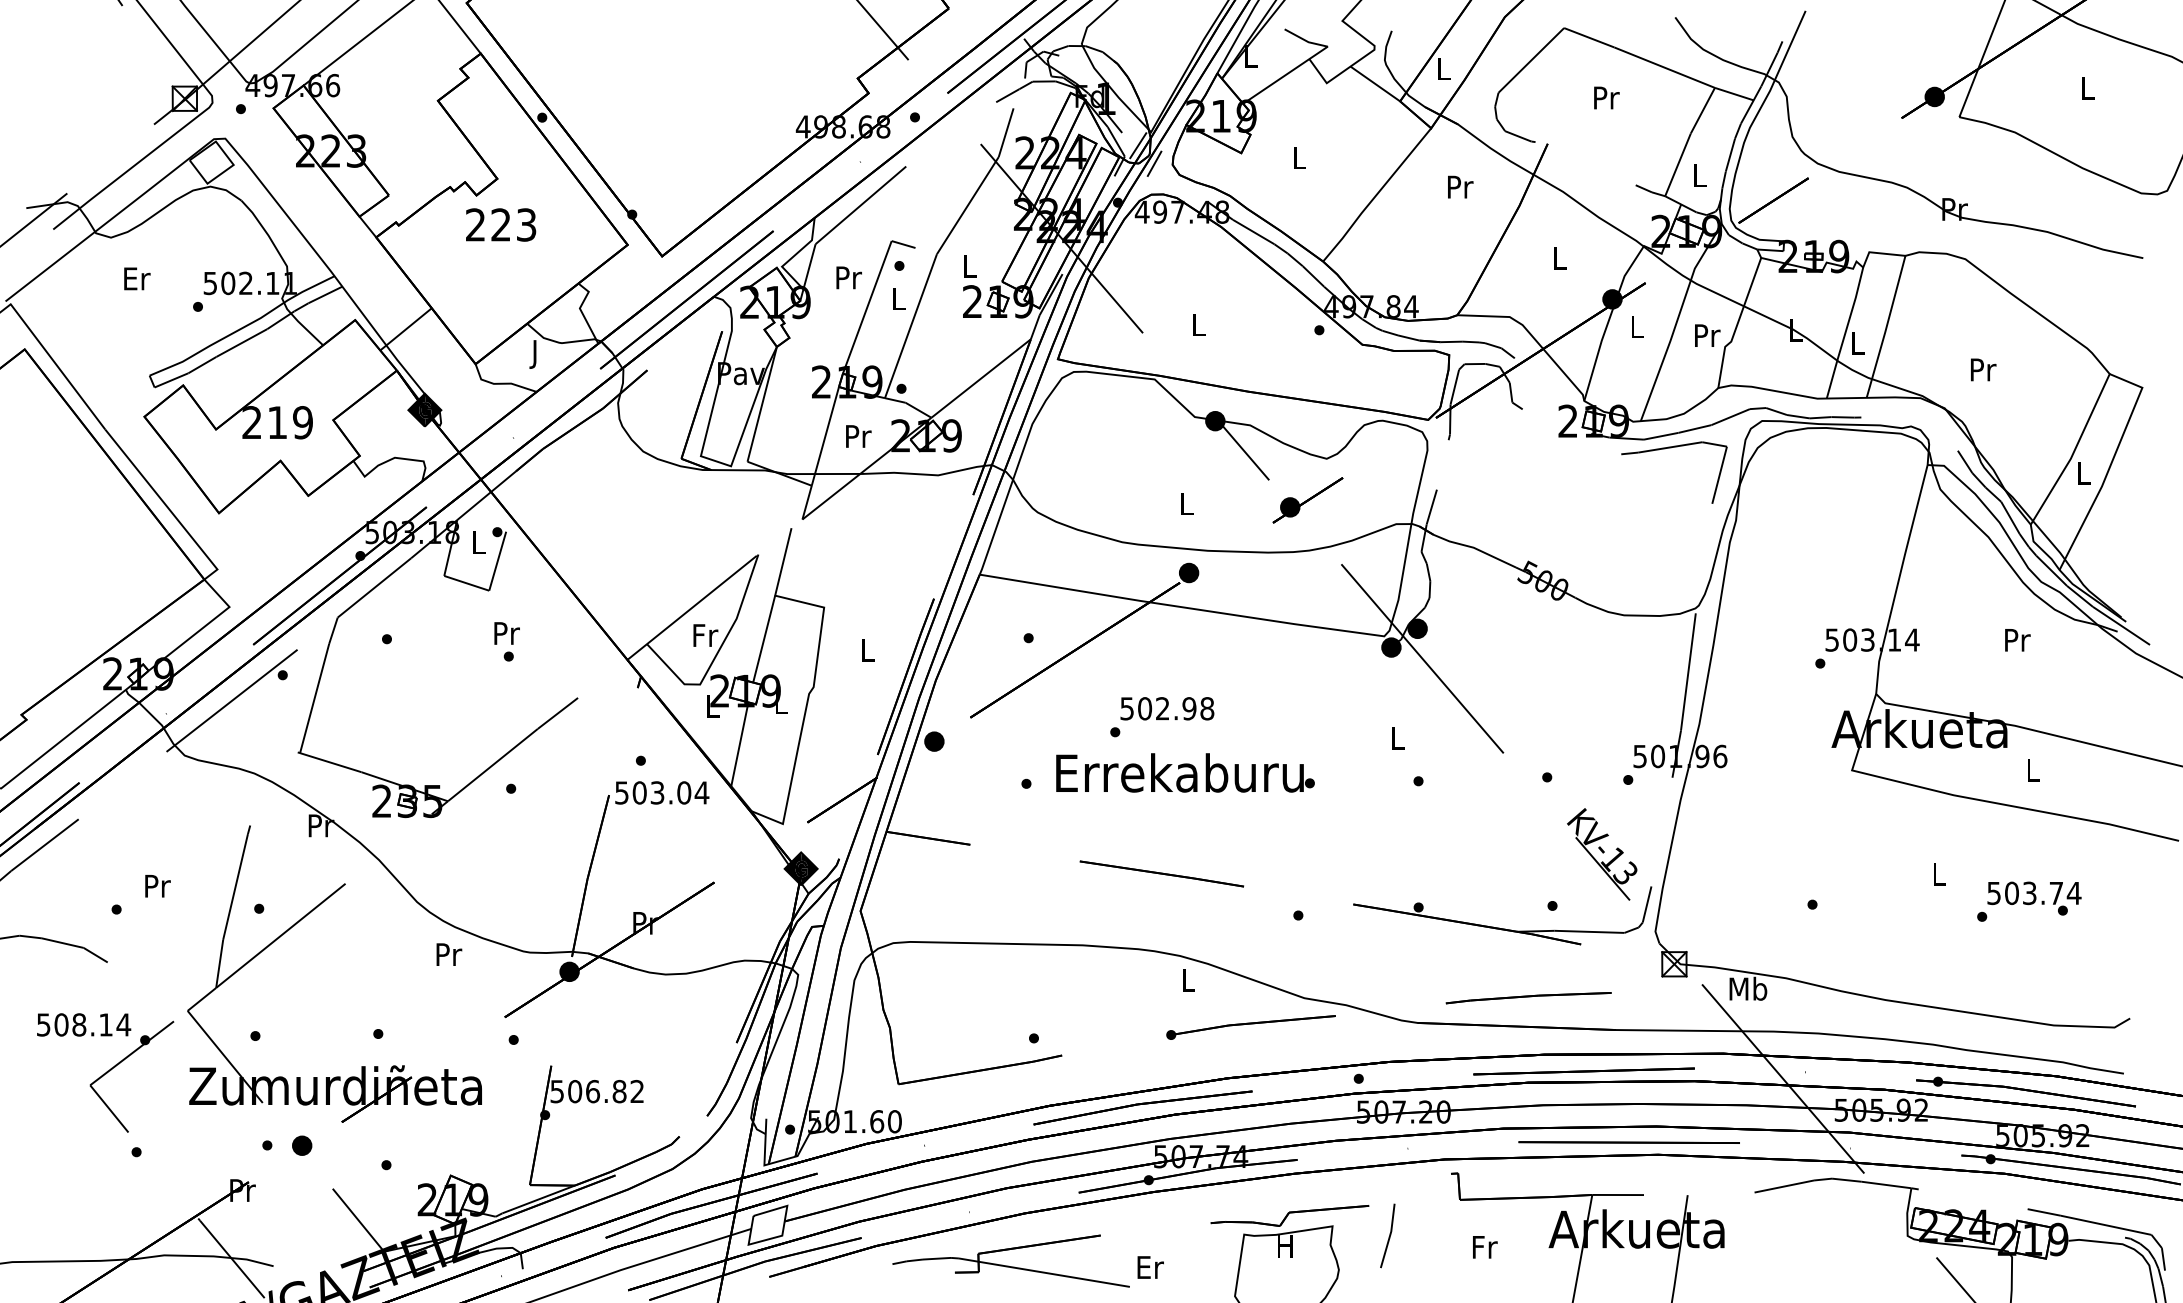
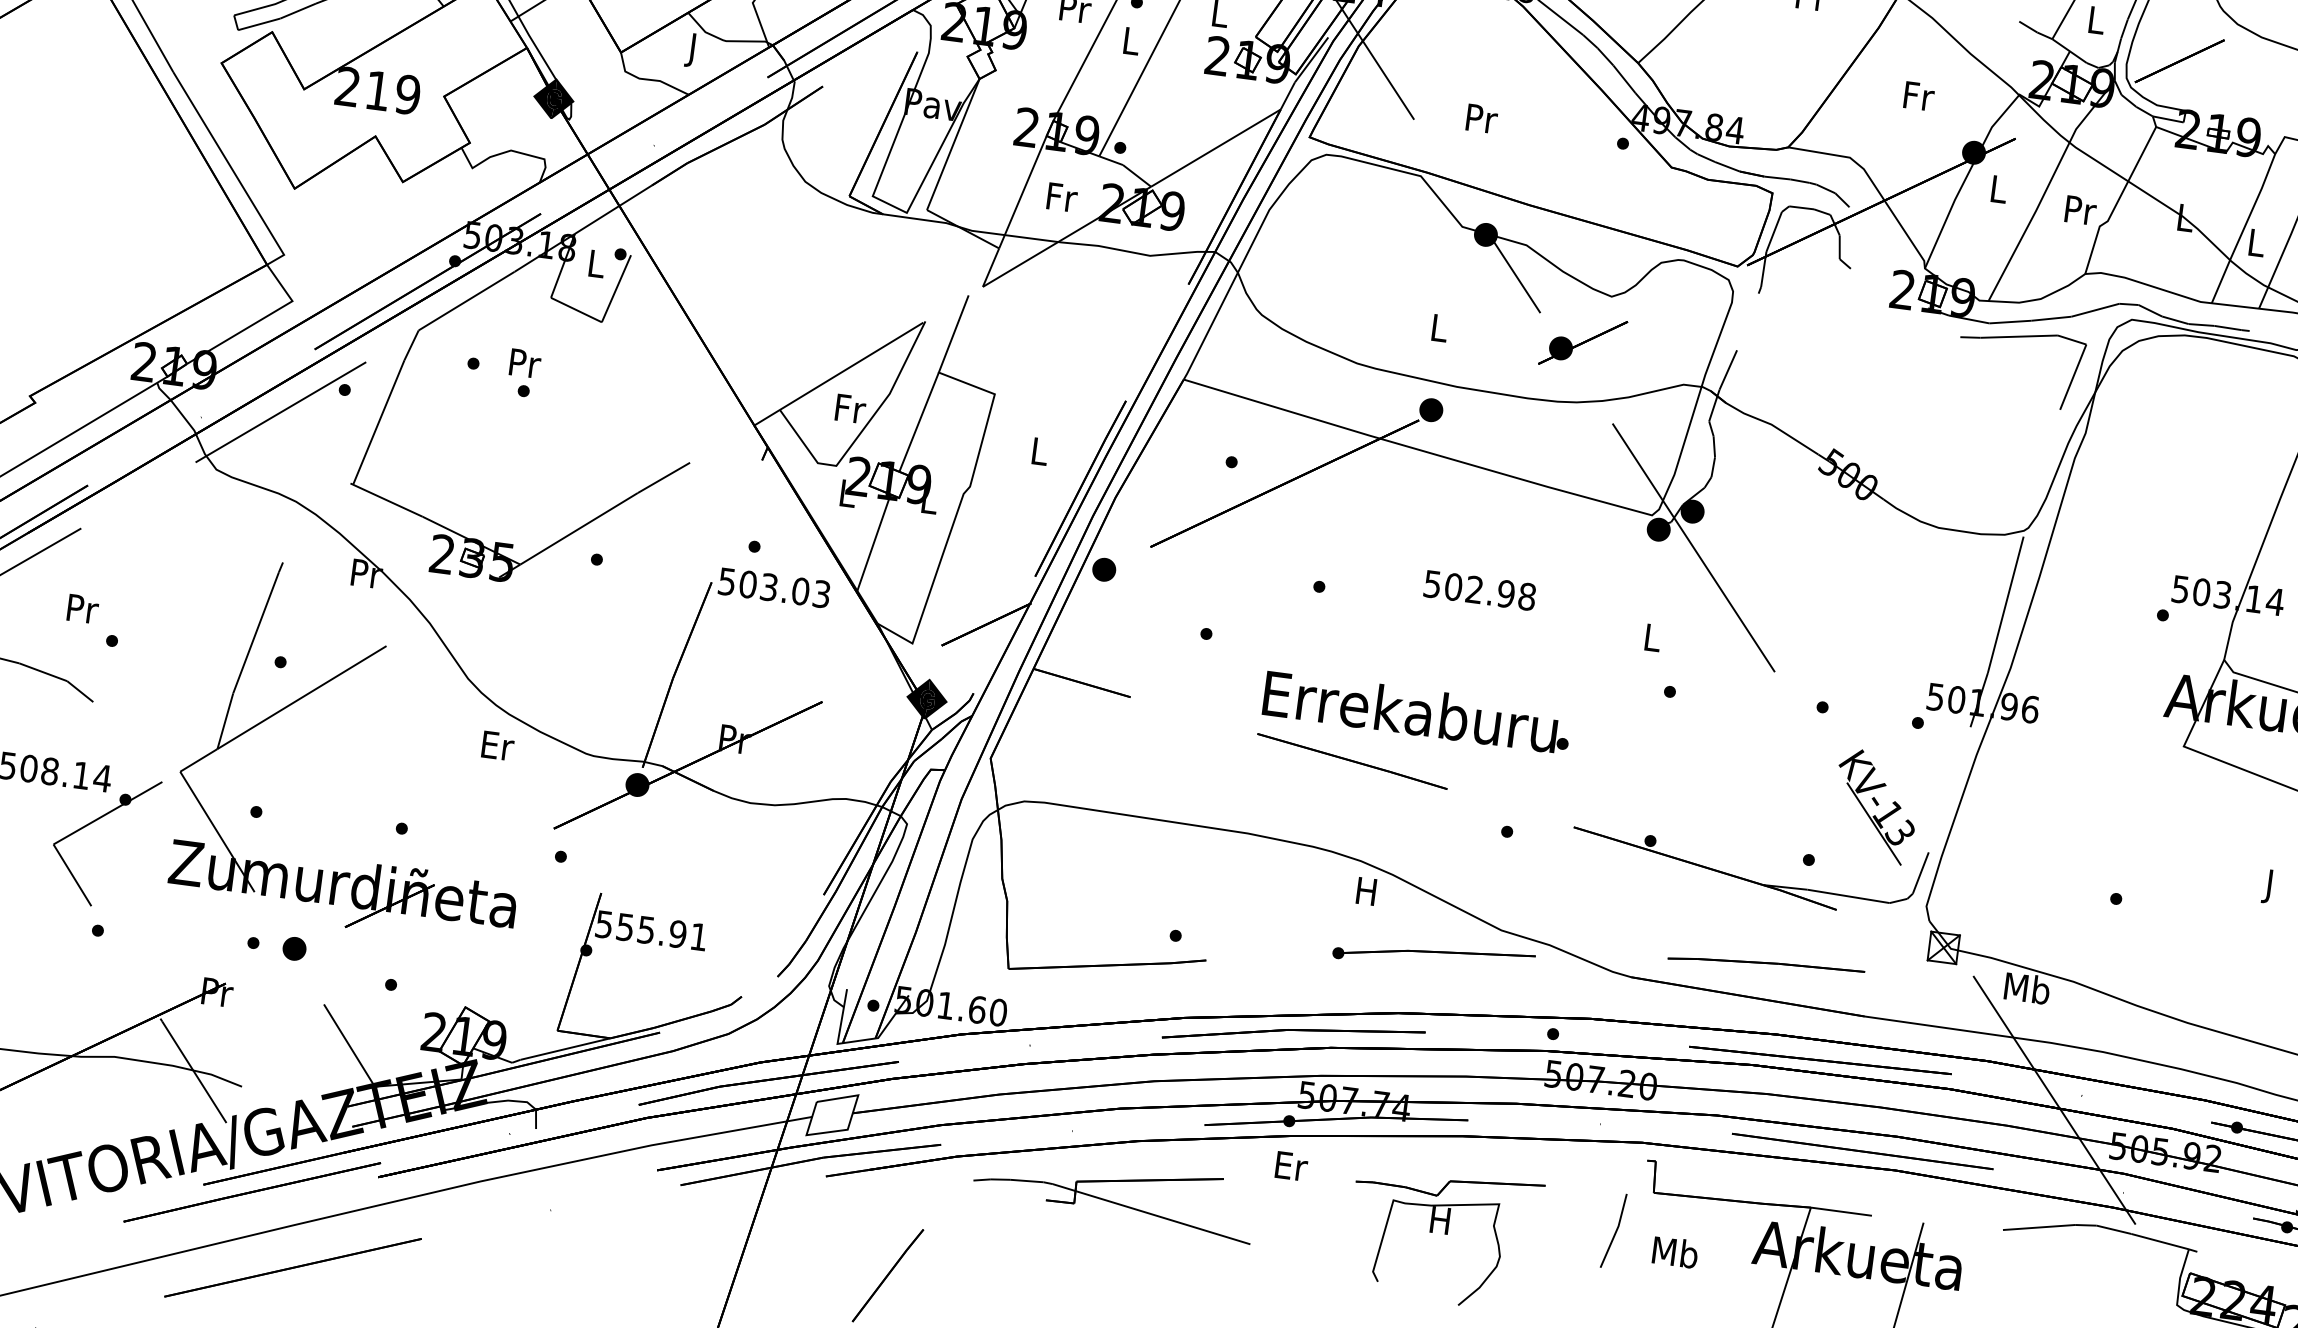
text: (1560, 258) -> (1918, 96), L -> Fr
text: (1199, 324) -> (1482, 118), L -> Pr
text: (858, 436) -> (1062, 197), Pr -> Fr
text: (506, 641) -> (523, 372), moved
text: (1167, 708) -> (1480, 590), moved
text: (1185, 772) -> (1417, 711), moved
text: (701, 792) -> (821, 593), 503.04 -> 503.03
text: (1939, 877) -> (2270, 886), L -> J
text: (157, 886) -> (82, 609), moved
text: (449, 954) -> (498, 745), Pr -> Er
text: (1187, 980) -> (1366, 891), L -> H
text: (605, 1091) -> (661, 931), 506.82 -> 555.91
line: (1388, 1236) -> (1614, 1231), moved
text: (1484, 1246) -> (1675, 1251), Fr -> Mb
text: (1150, 1267) -> (1291, 1166), moved

